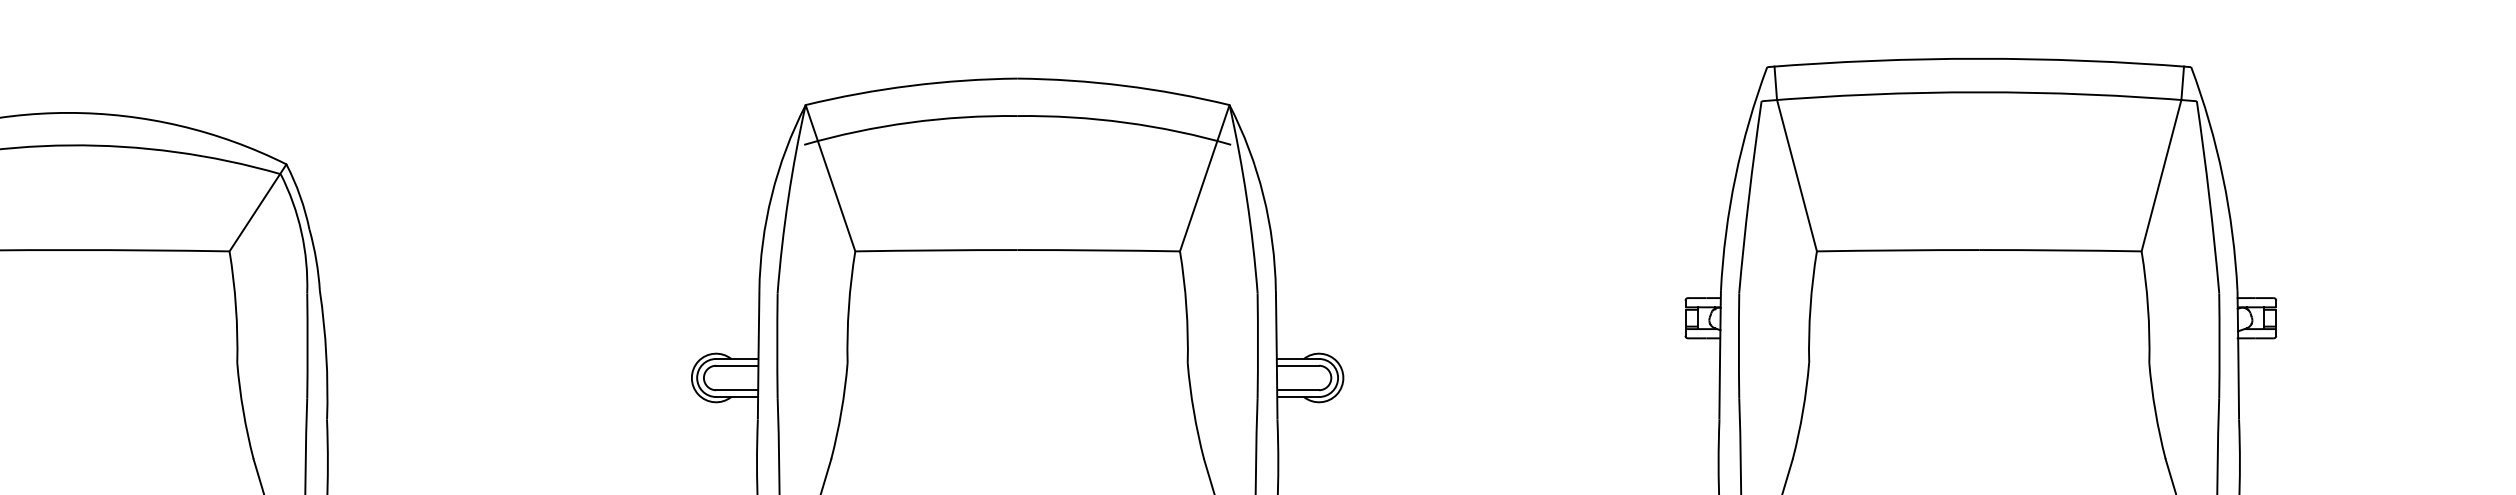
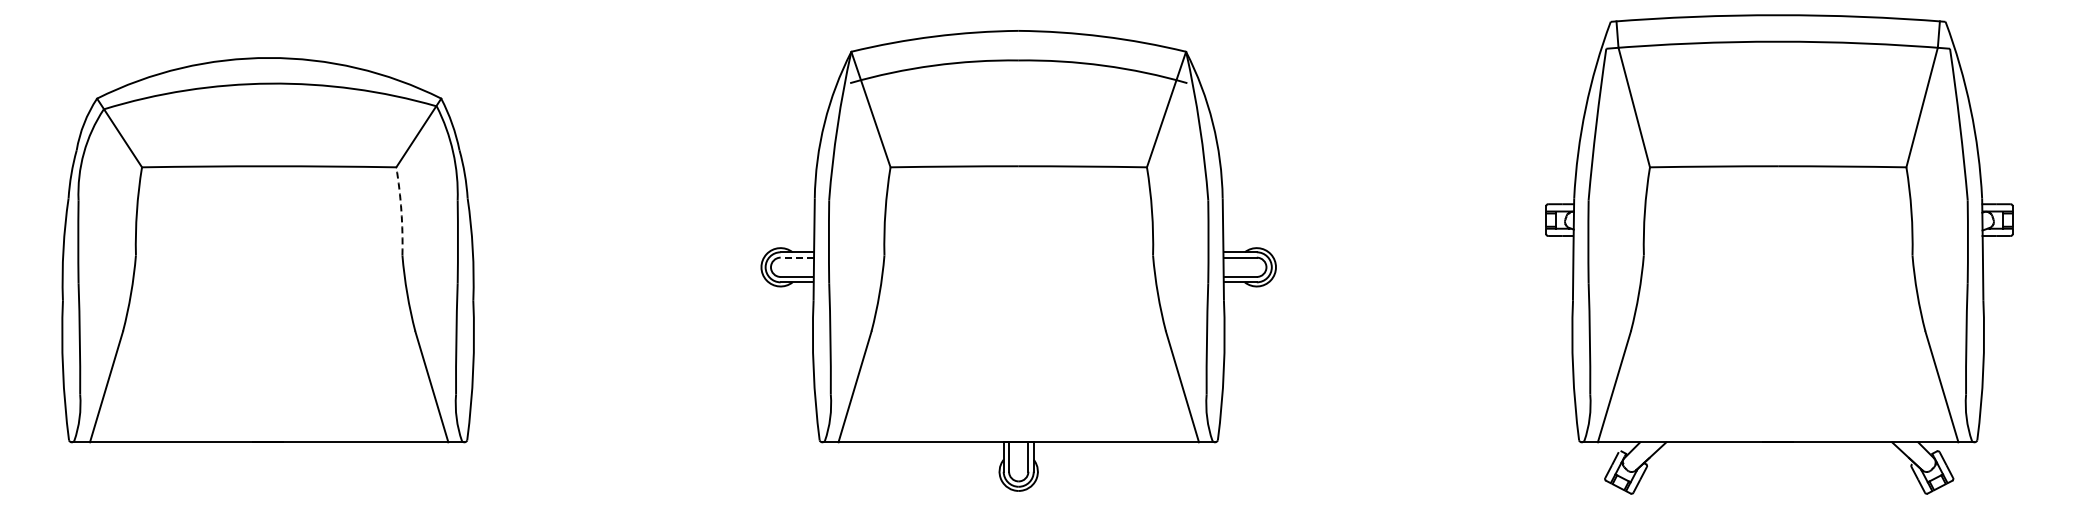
arc: (236, 307) -> (401, 211), solid -> dashed
line: (737, 365) -> (797, 257), solid -> dashed

